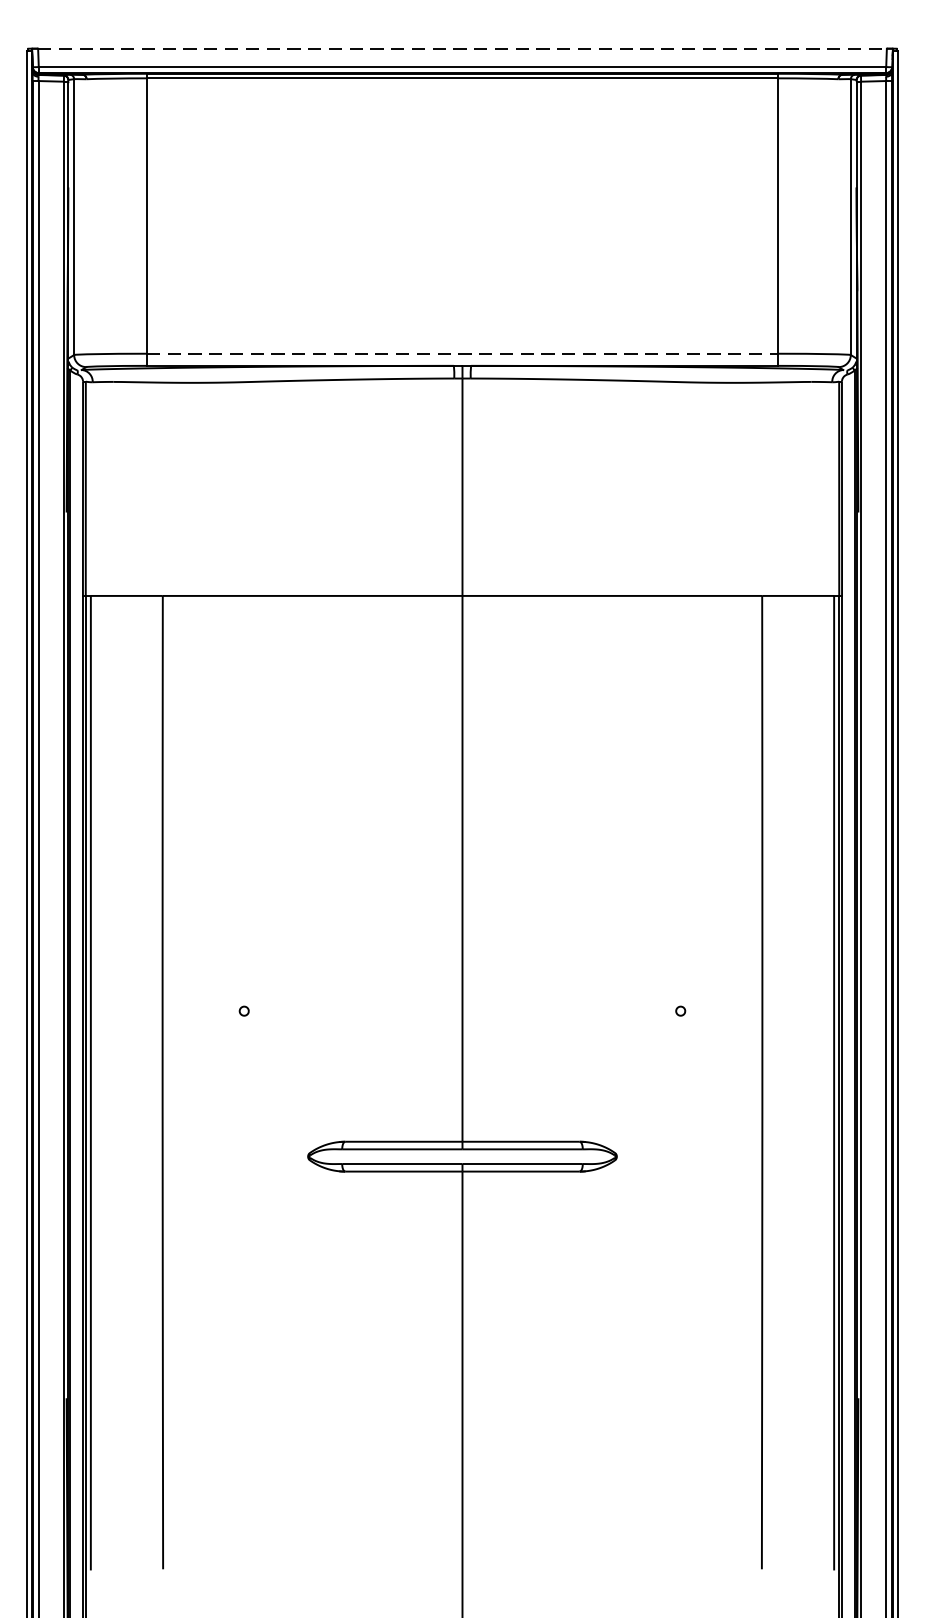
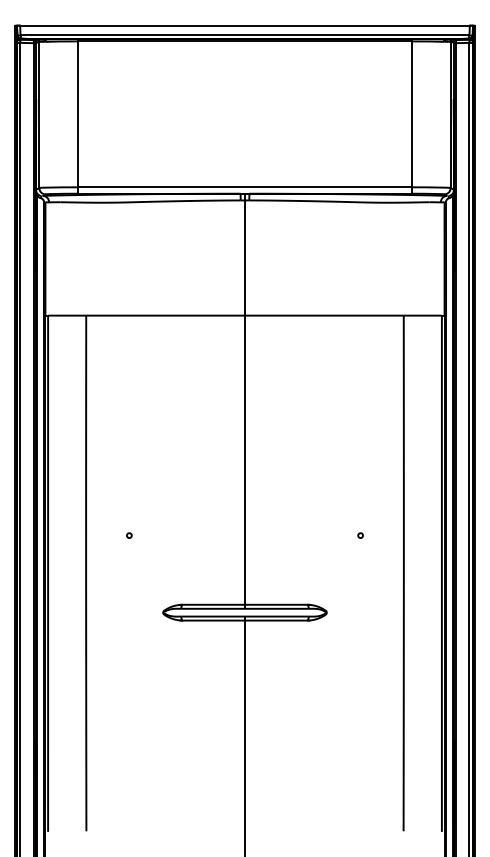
line: (463, 48) -> (245, 25), dashed -> solid
line: (463, 354) -> (245, 187), dashed -> solid

